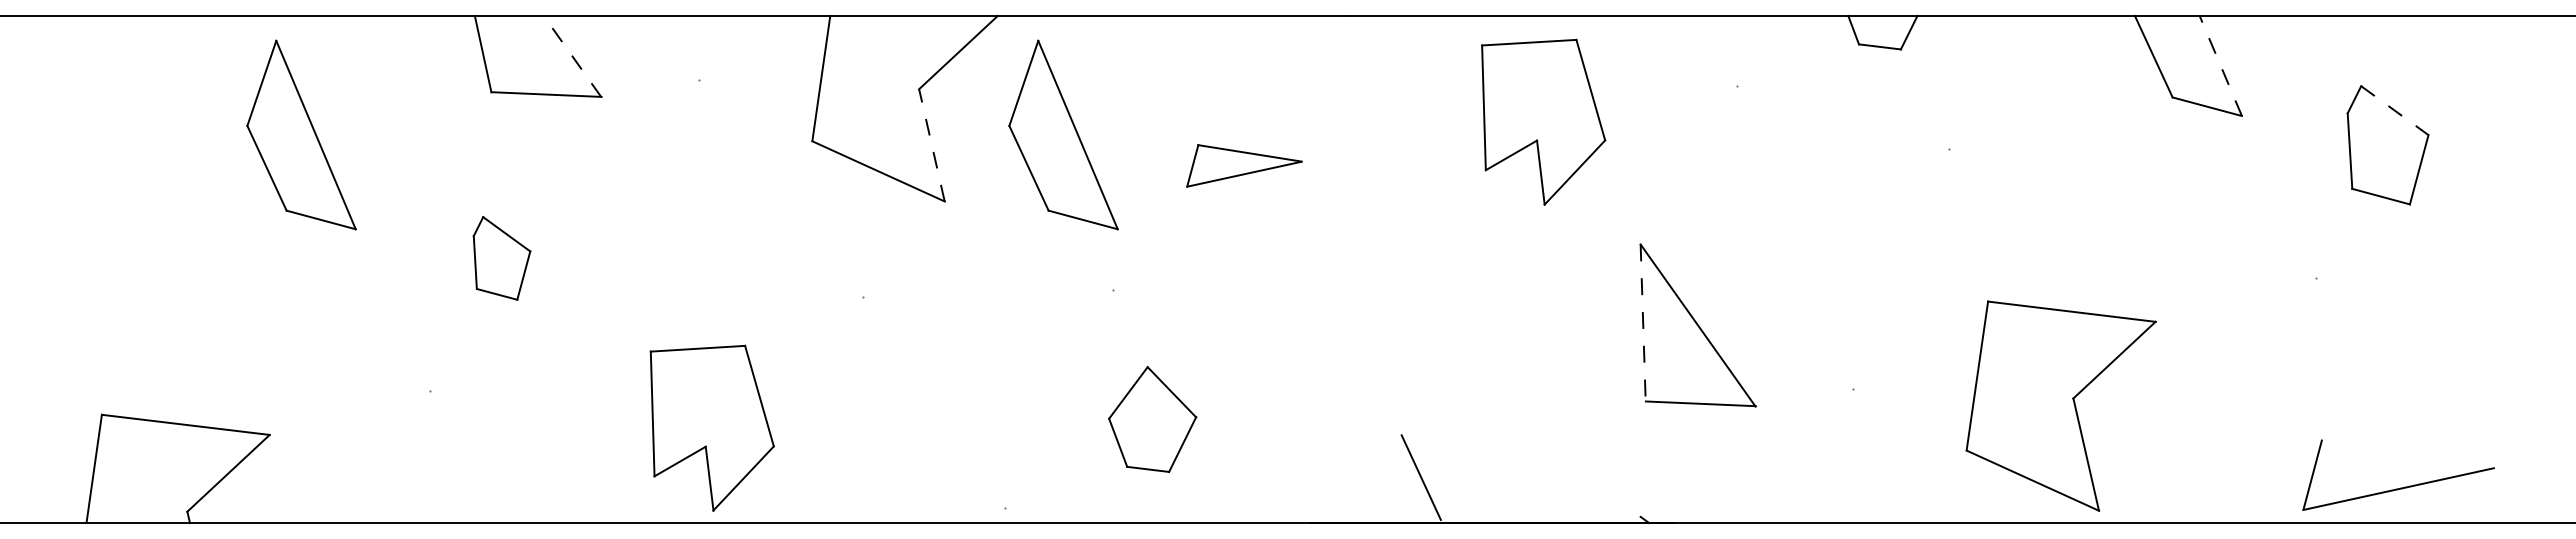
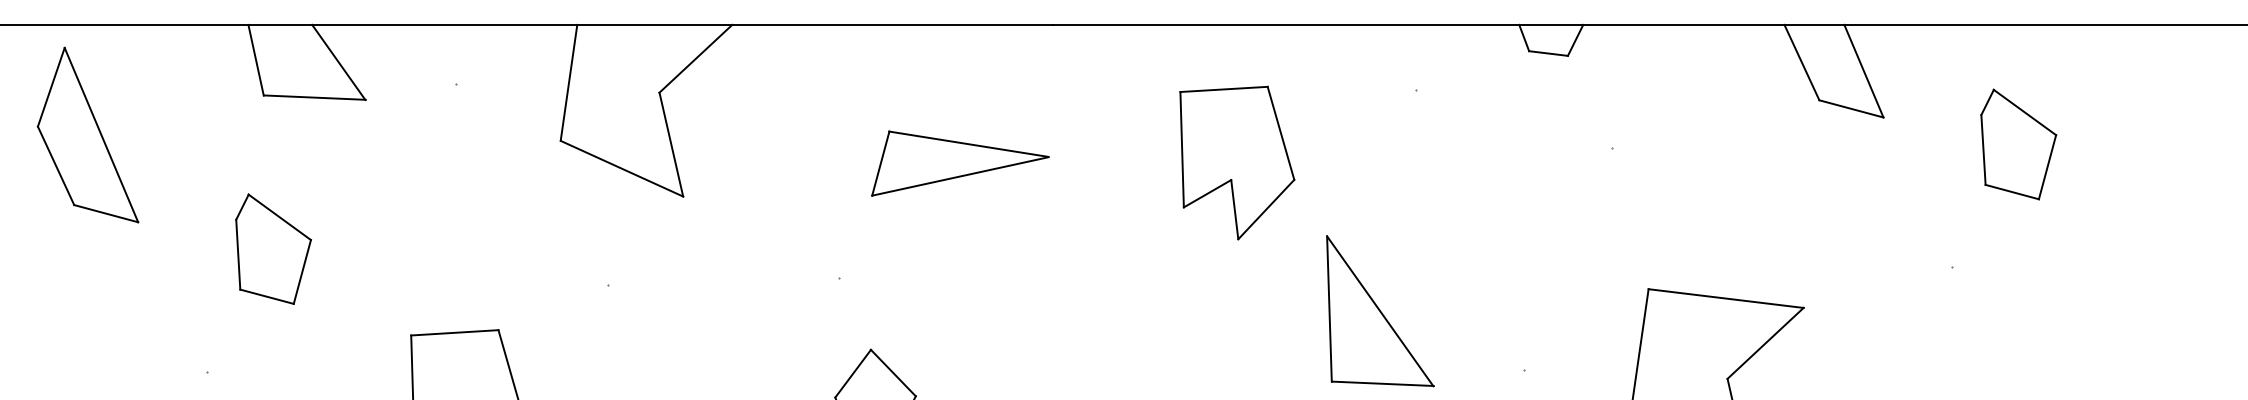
line: (572, 56) -> (338, 62), dashed -> solid
line: (2220, 65) -> (1863, 70), dashed -> solid
line: (2394, 110) -> (2024, 112), dashed -> solid
part: (1543, 121) -> (1237, 162), moved
part: (1063, 134) -> (793, 134), removed
line: (931, 144) -> (670, 143), dashed -> solid
part: (1244, 165) -> (960, 163), size x1.67
part: (501, 258) -> (273, 249), size x1.43
line: (1643, 323) -> (1329, 309), dashed -> solid

